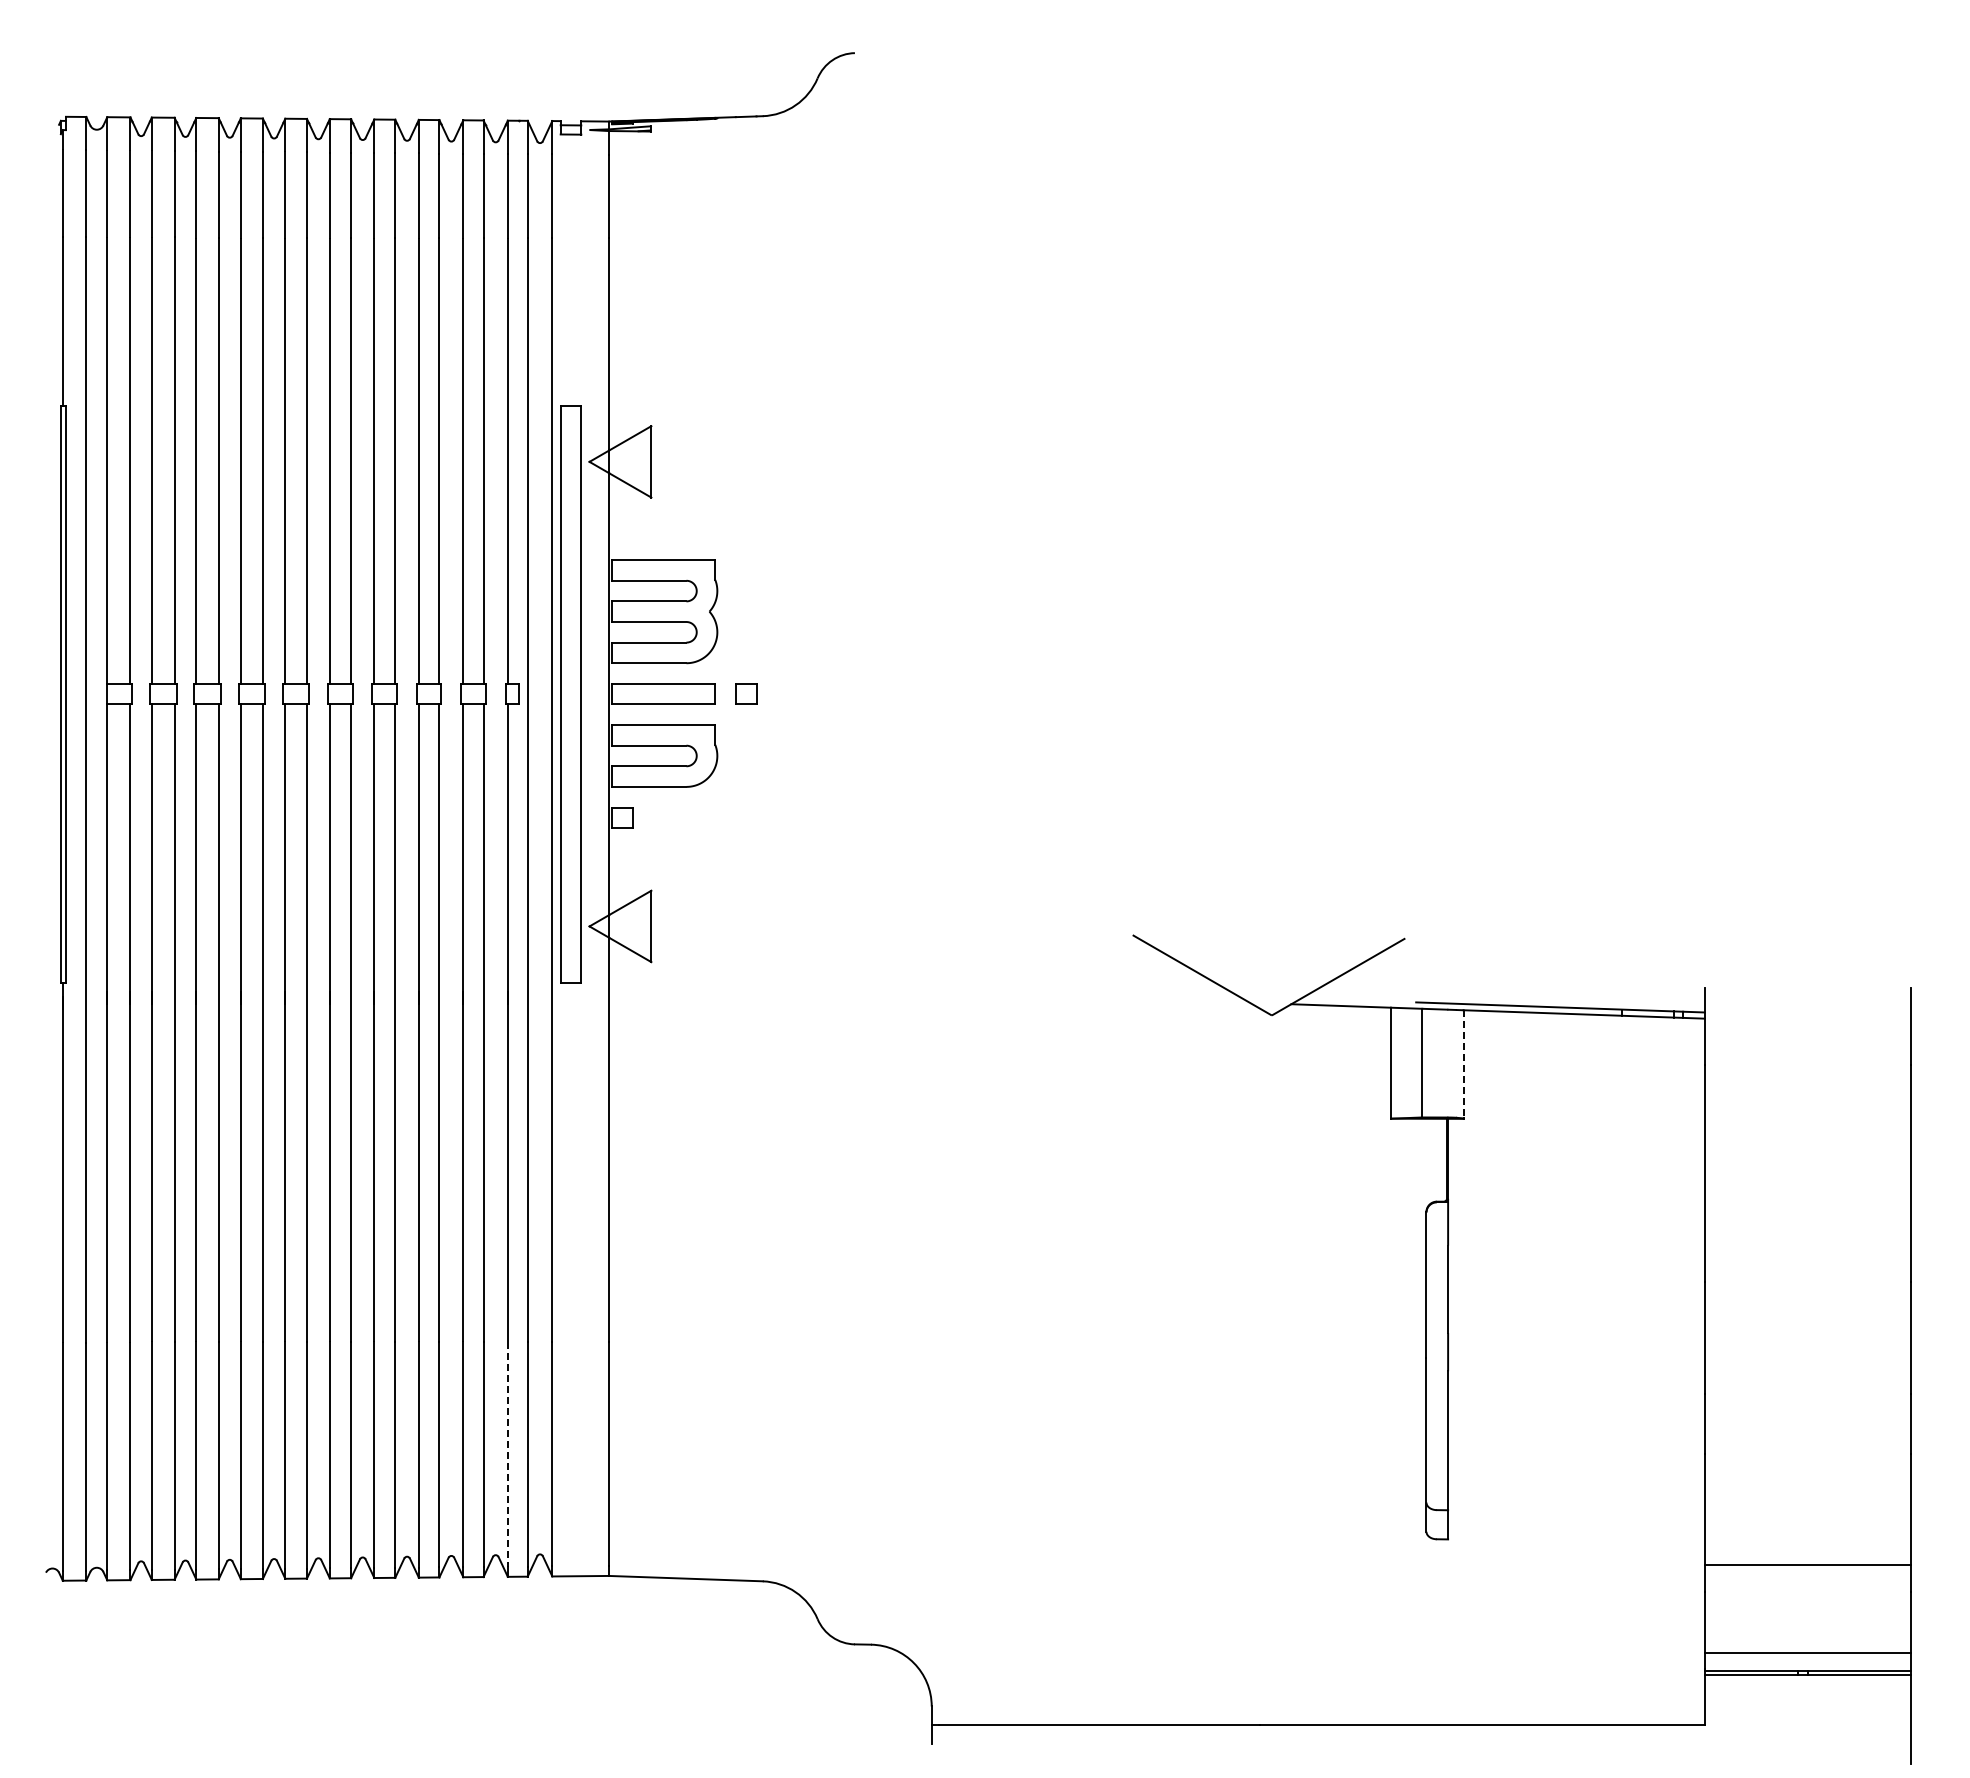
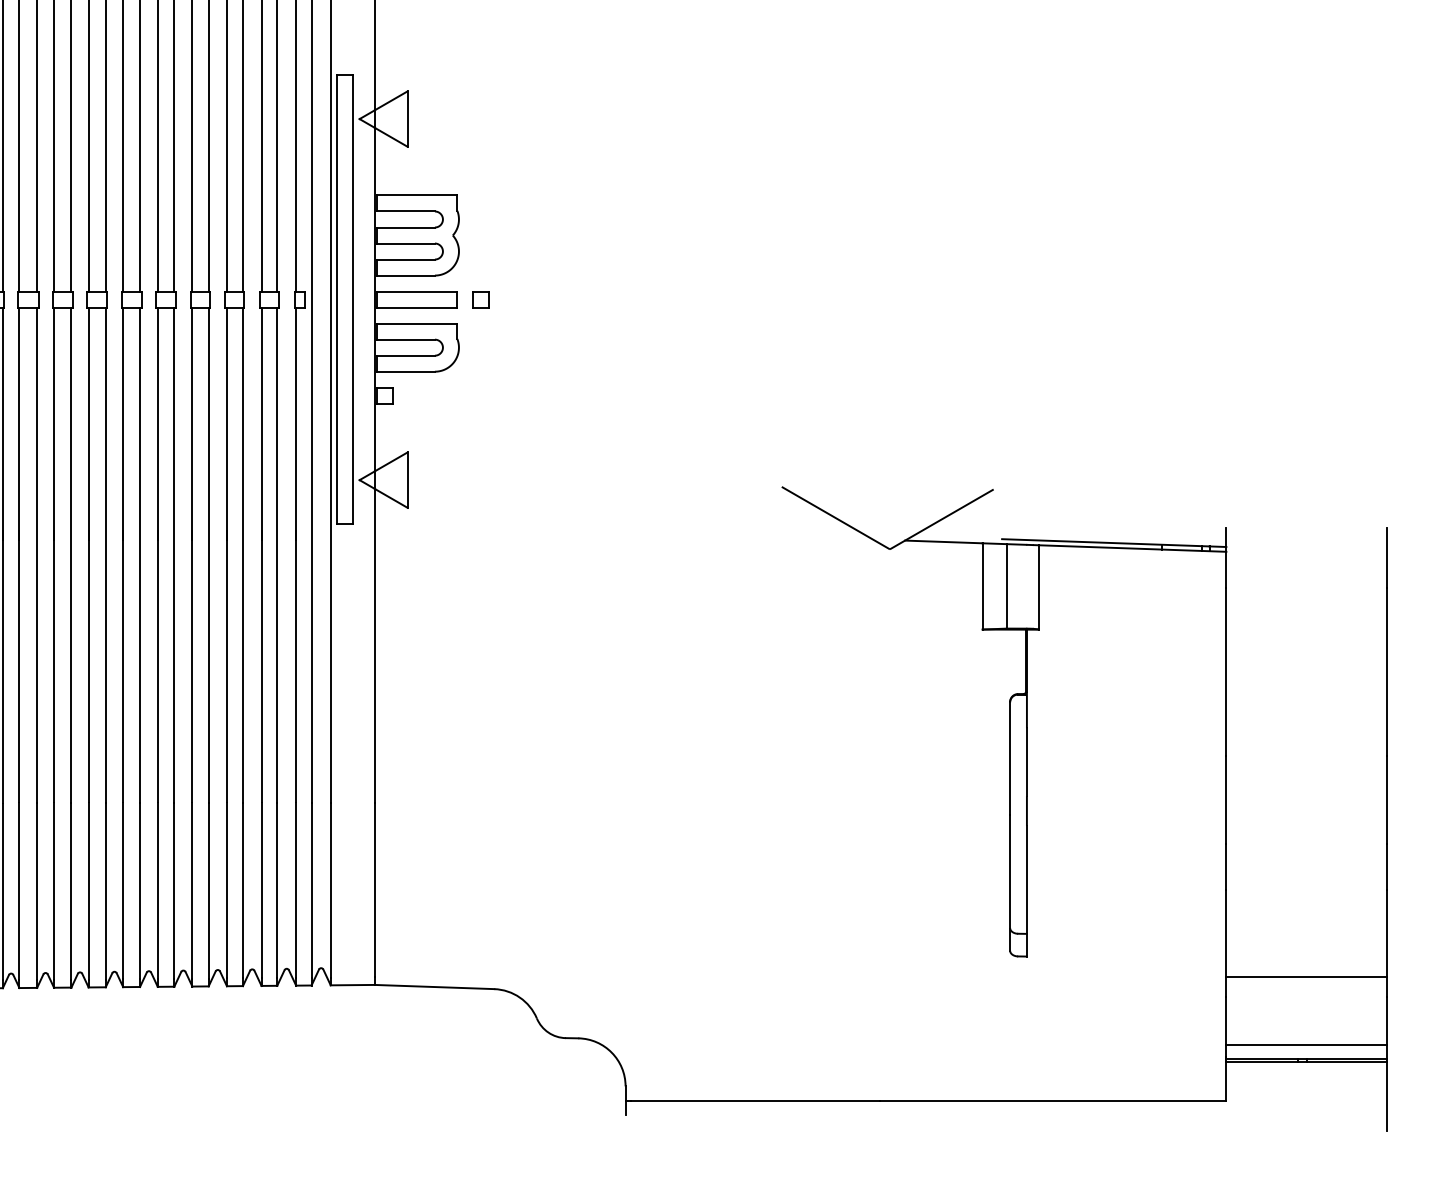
line: (1463, 1064) -> (1038, 587), dashed -> solid
line: (507, 1454) -> (295, 890), dashed -> solid

